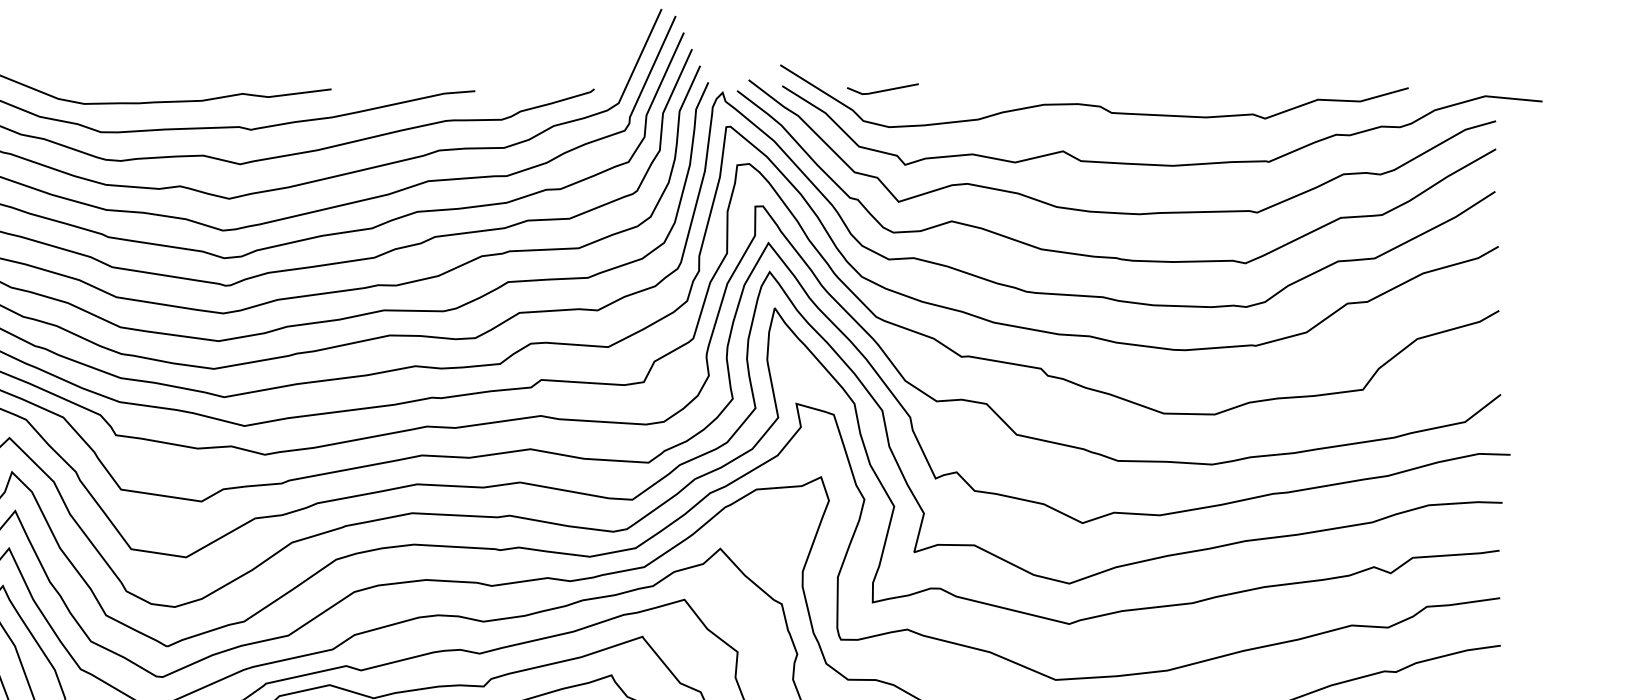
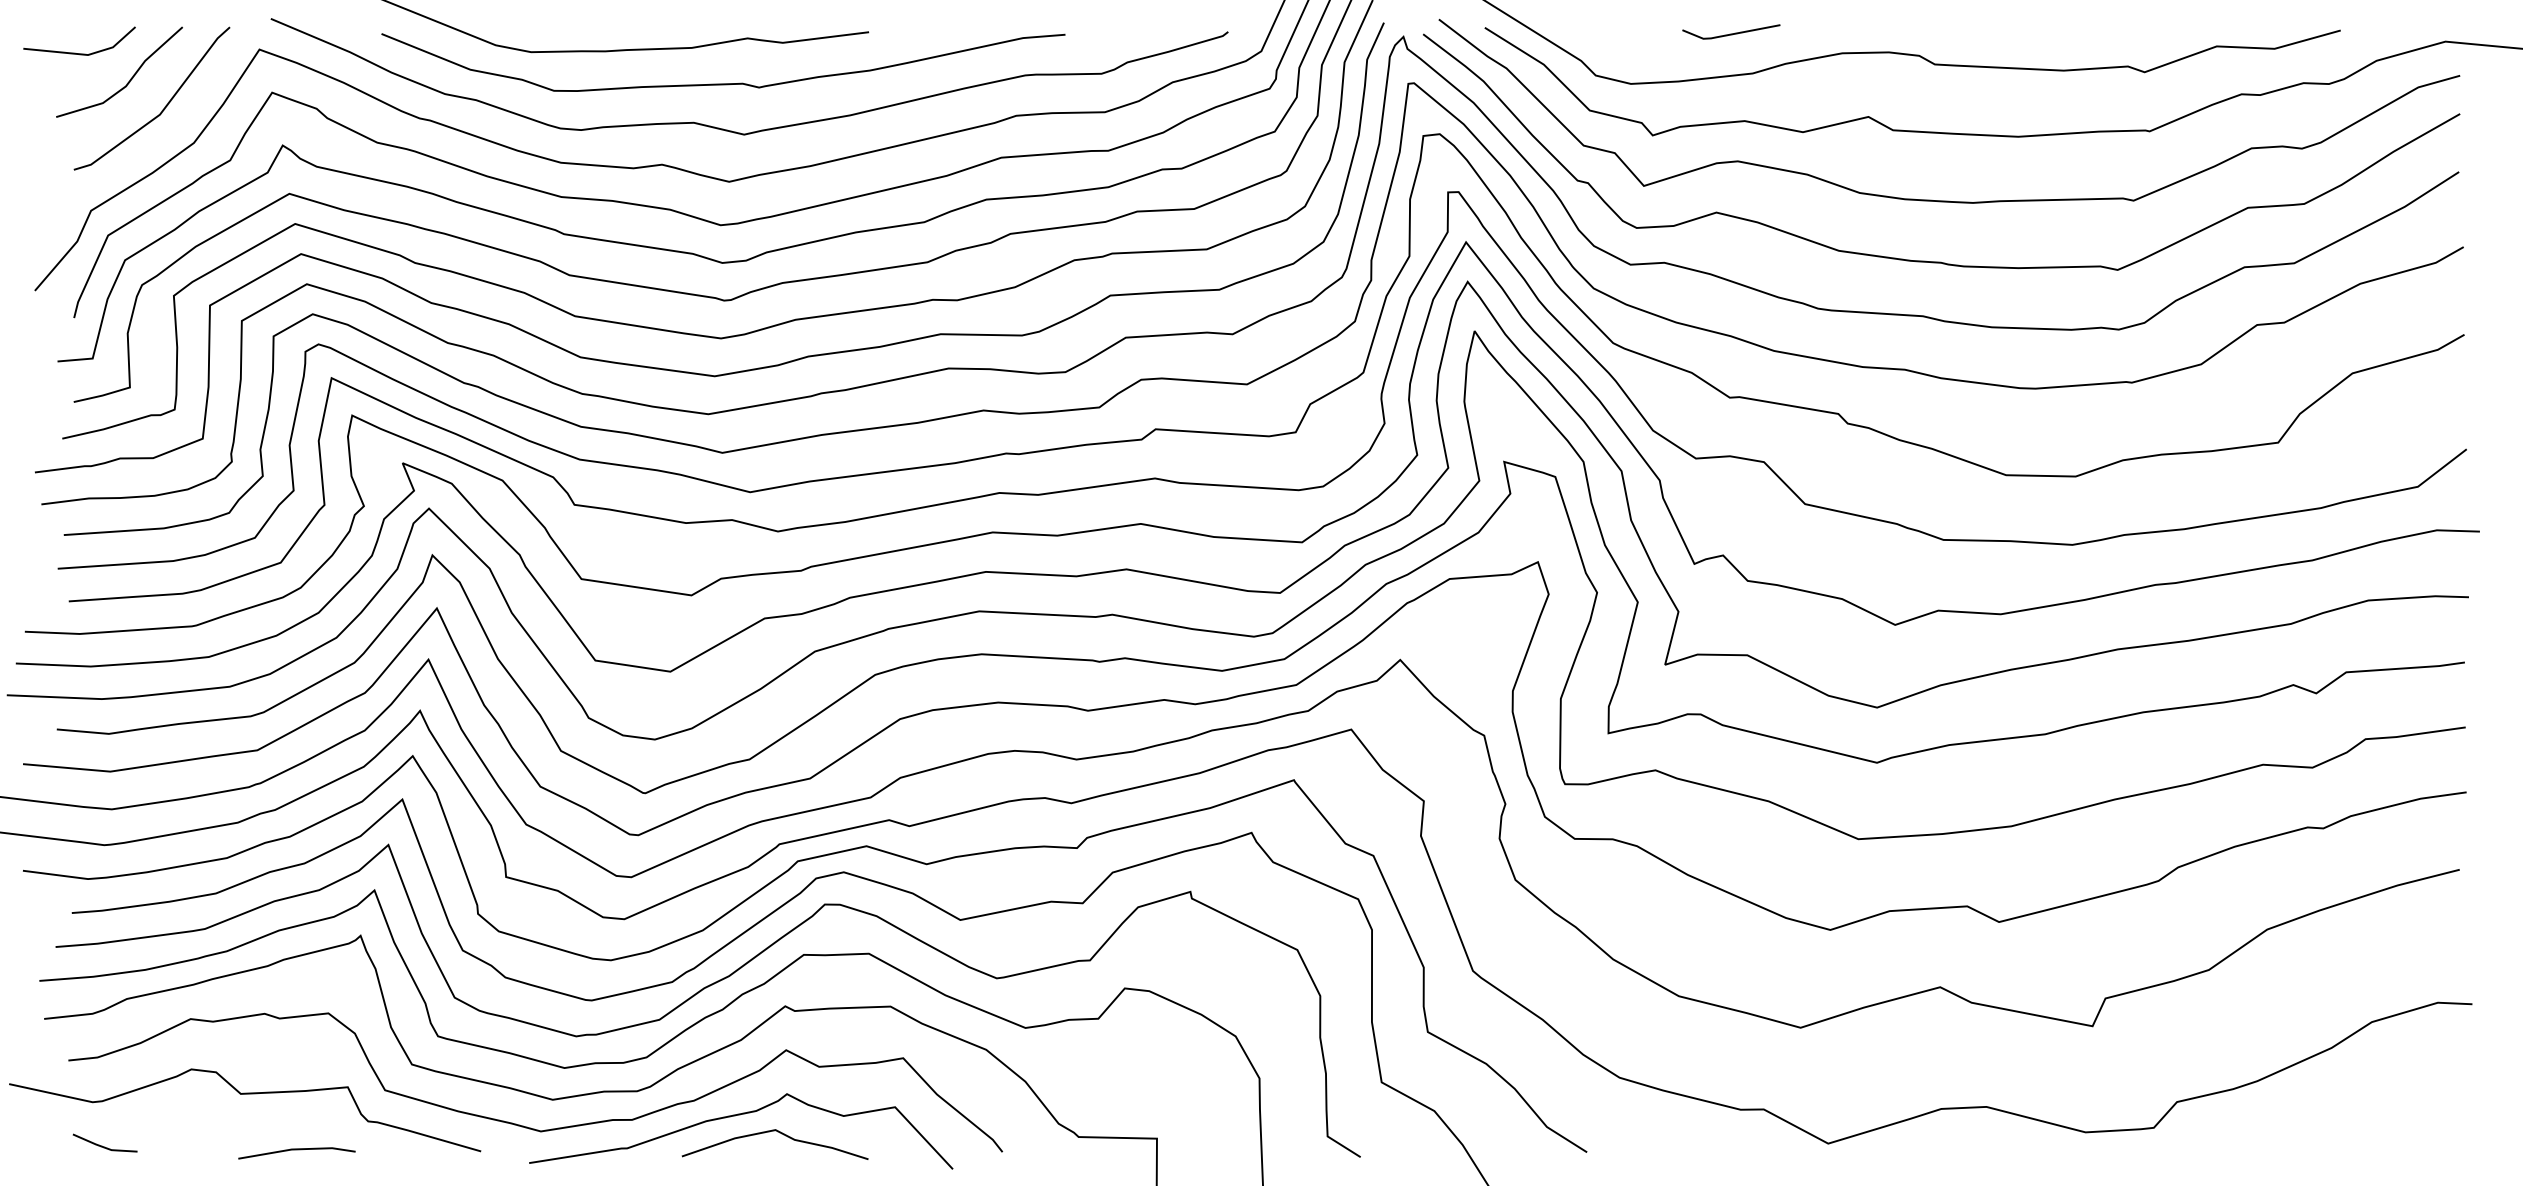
line: (883, 90) -> (1731, 33), moved

